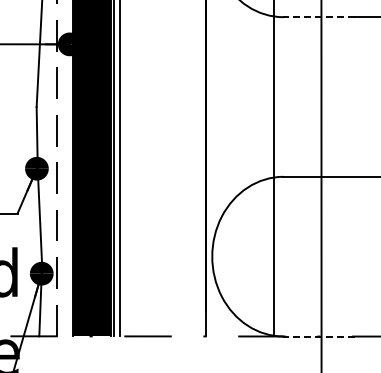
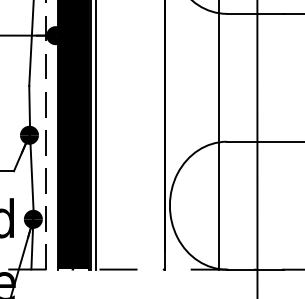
line: (319, 17) -> (255, 14), dashed -> solid
line: (319, 336) -> (255, 269), dashed -> solid

